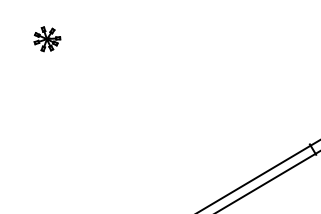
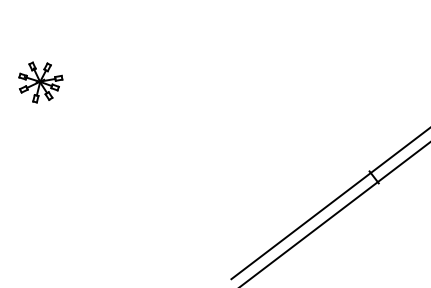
part: (47, 39) -> (40, 82), size x1.4

